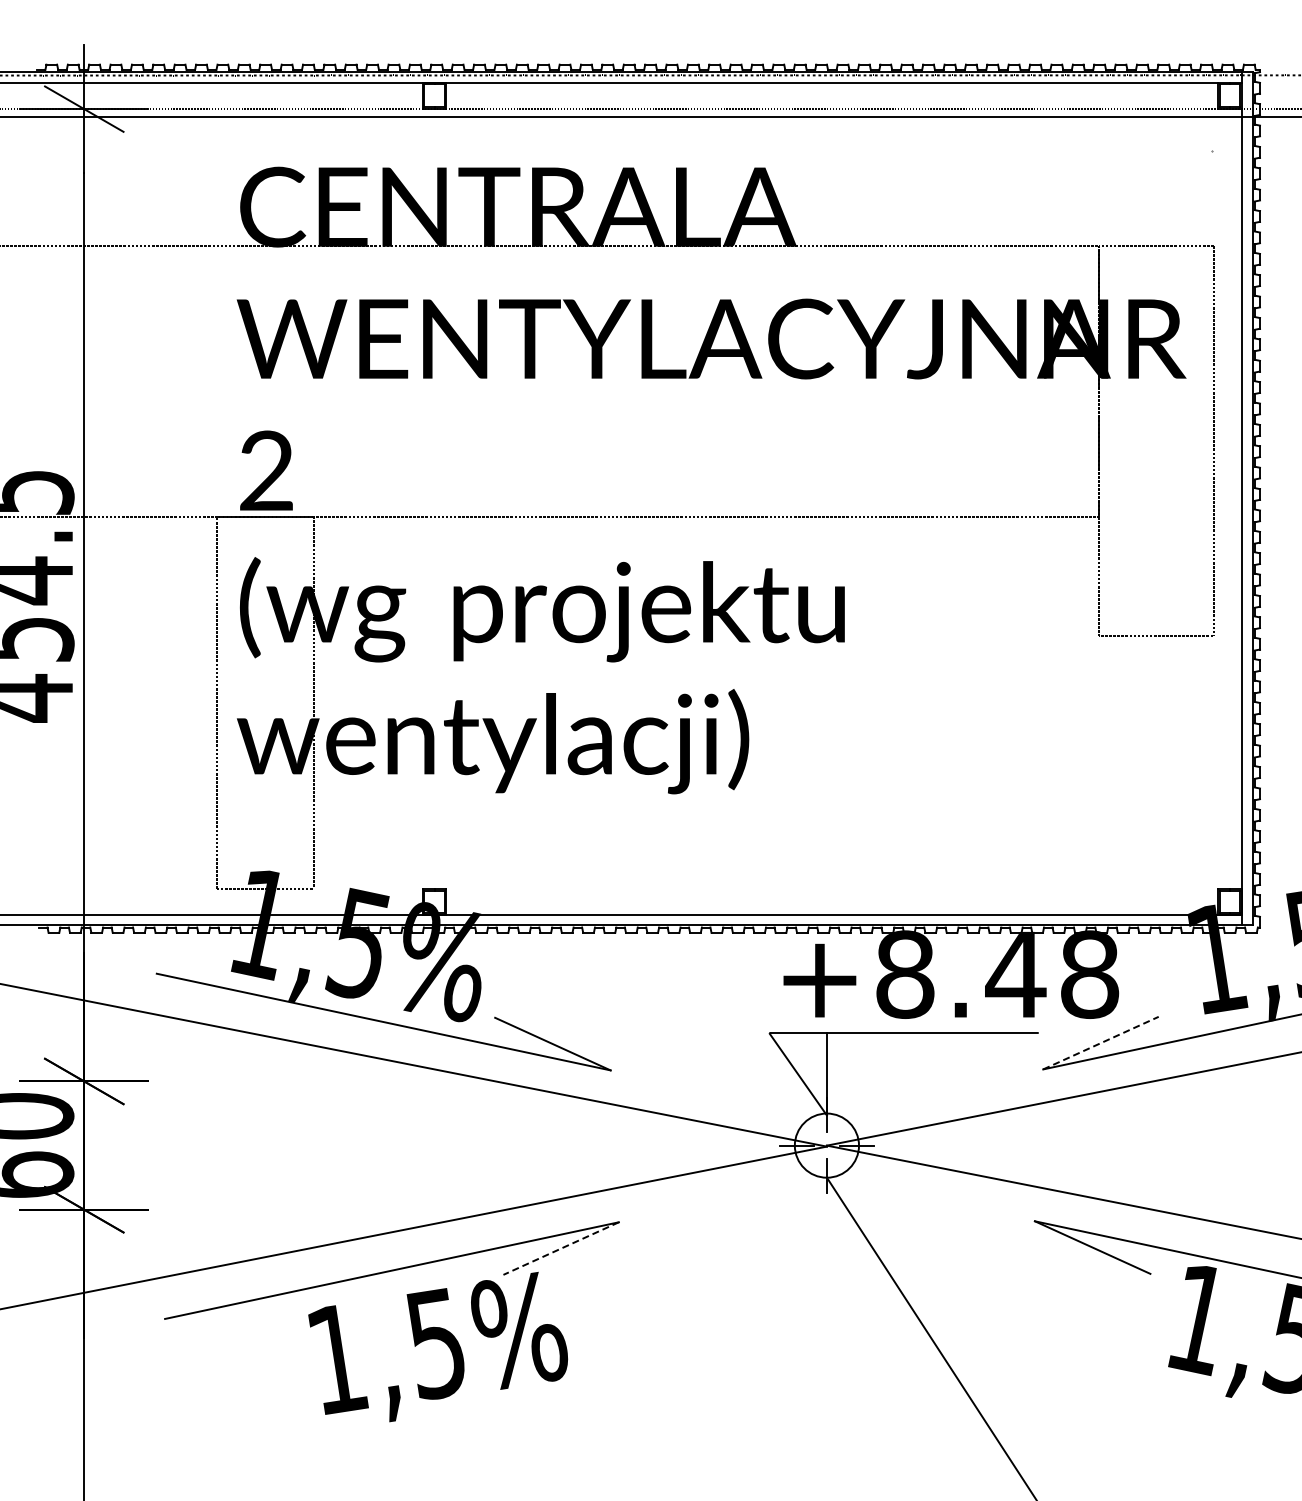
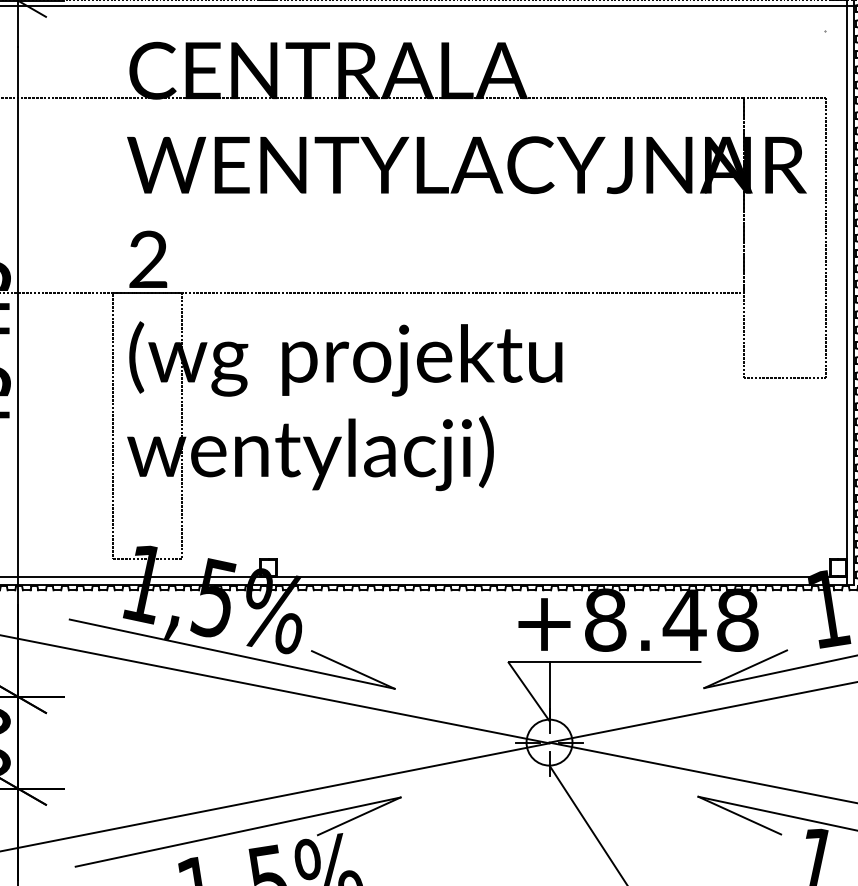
line: (1101, 1042) -> (746, 668), dashed -> solid
line: (560, 1248) -> (358, 816), dashed -> solid

